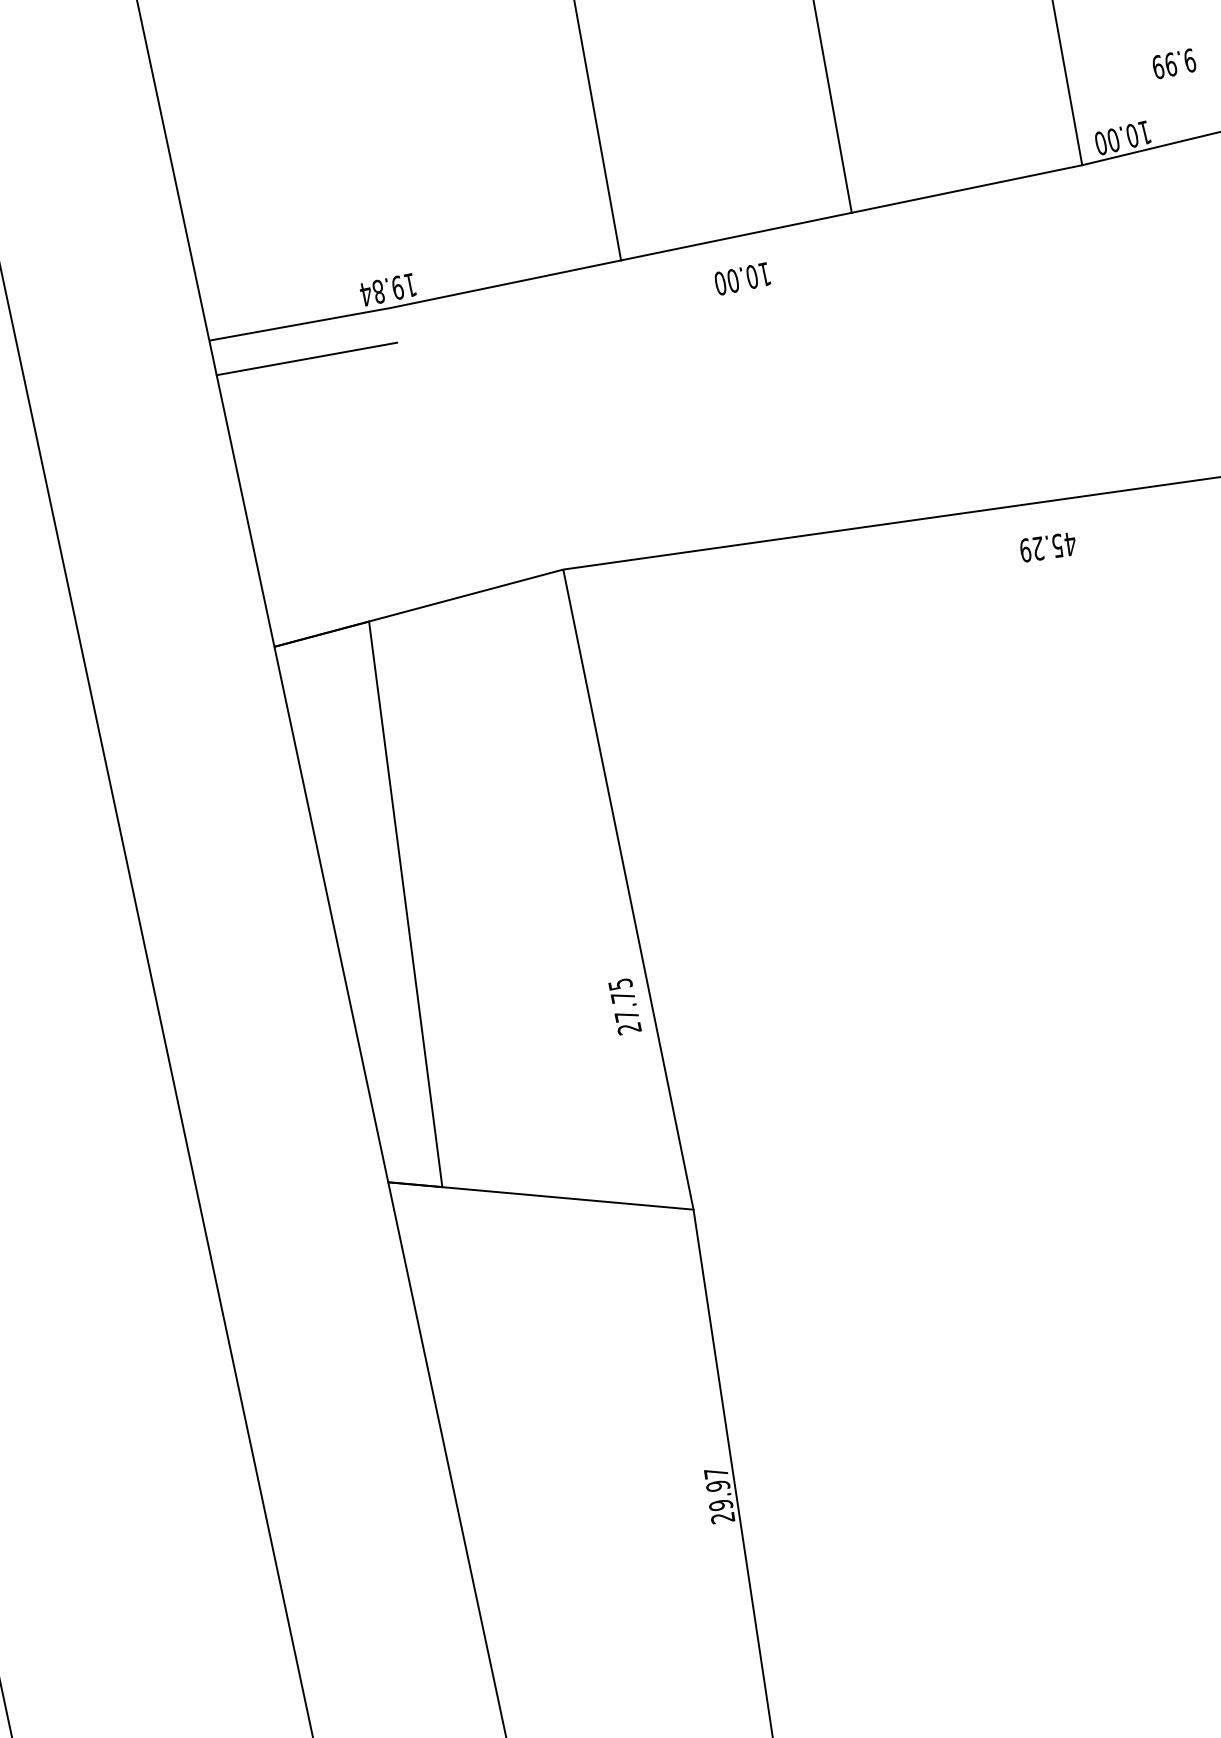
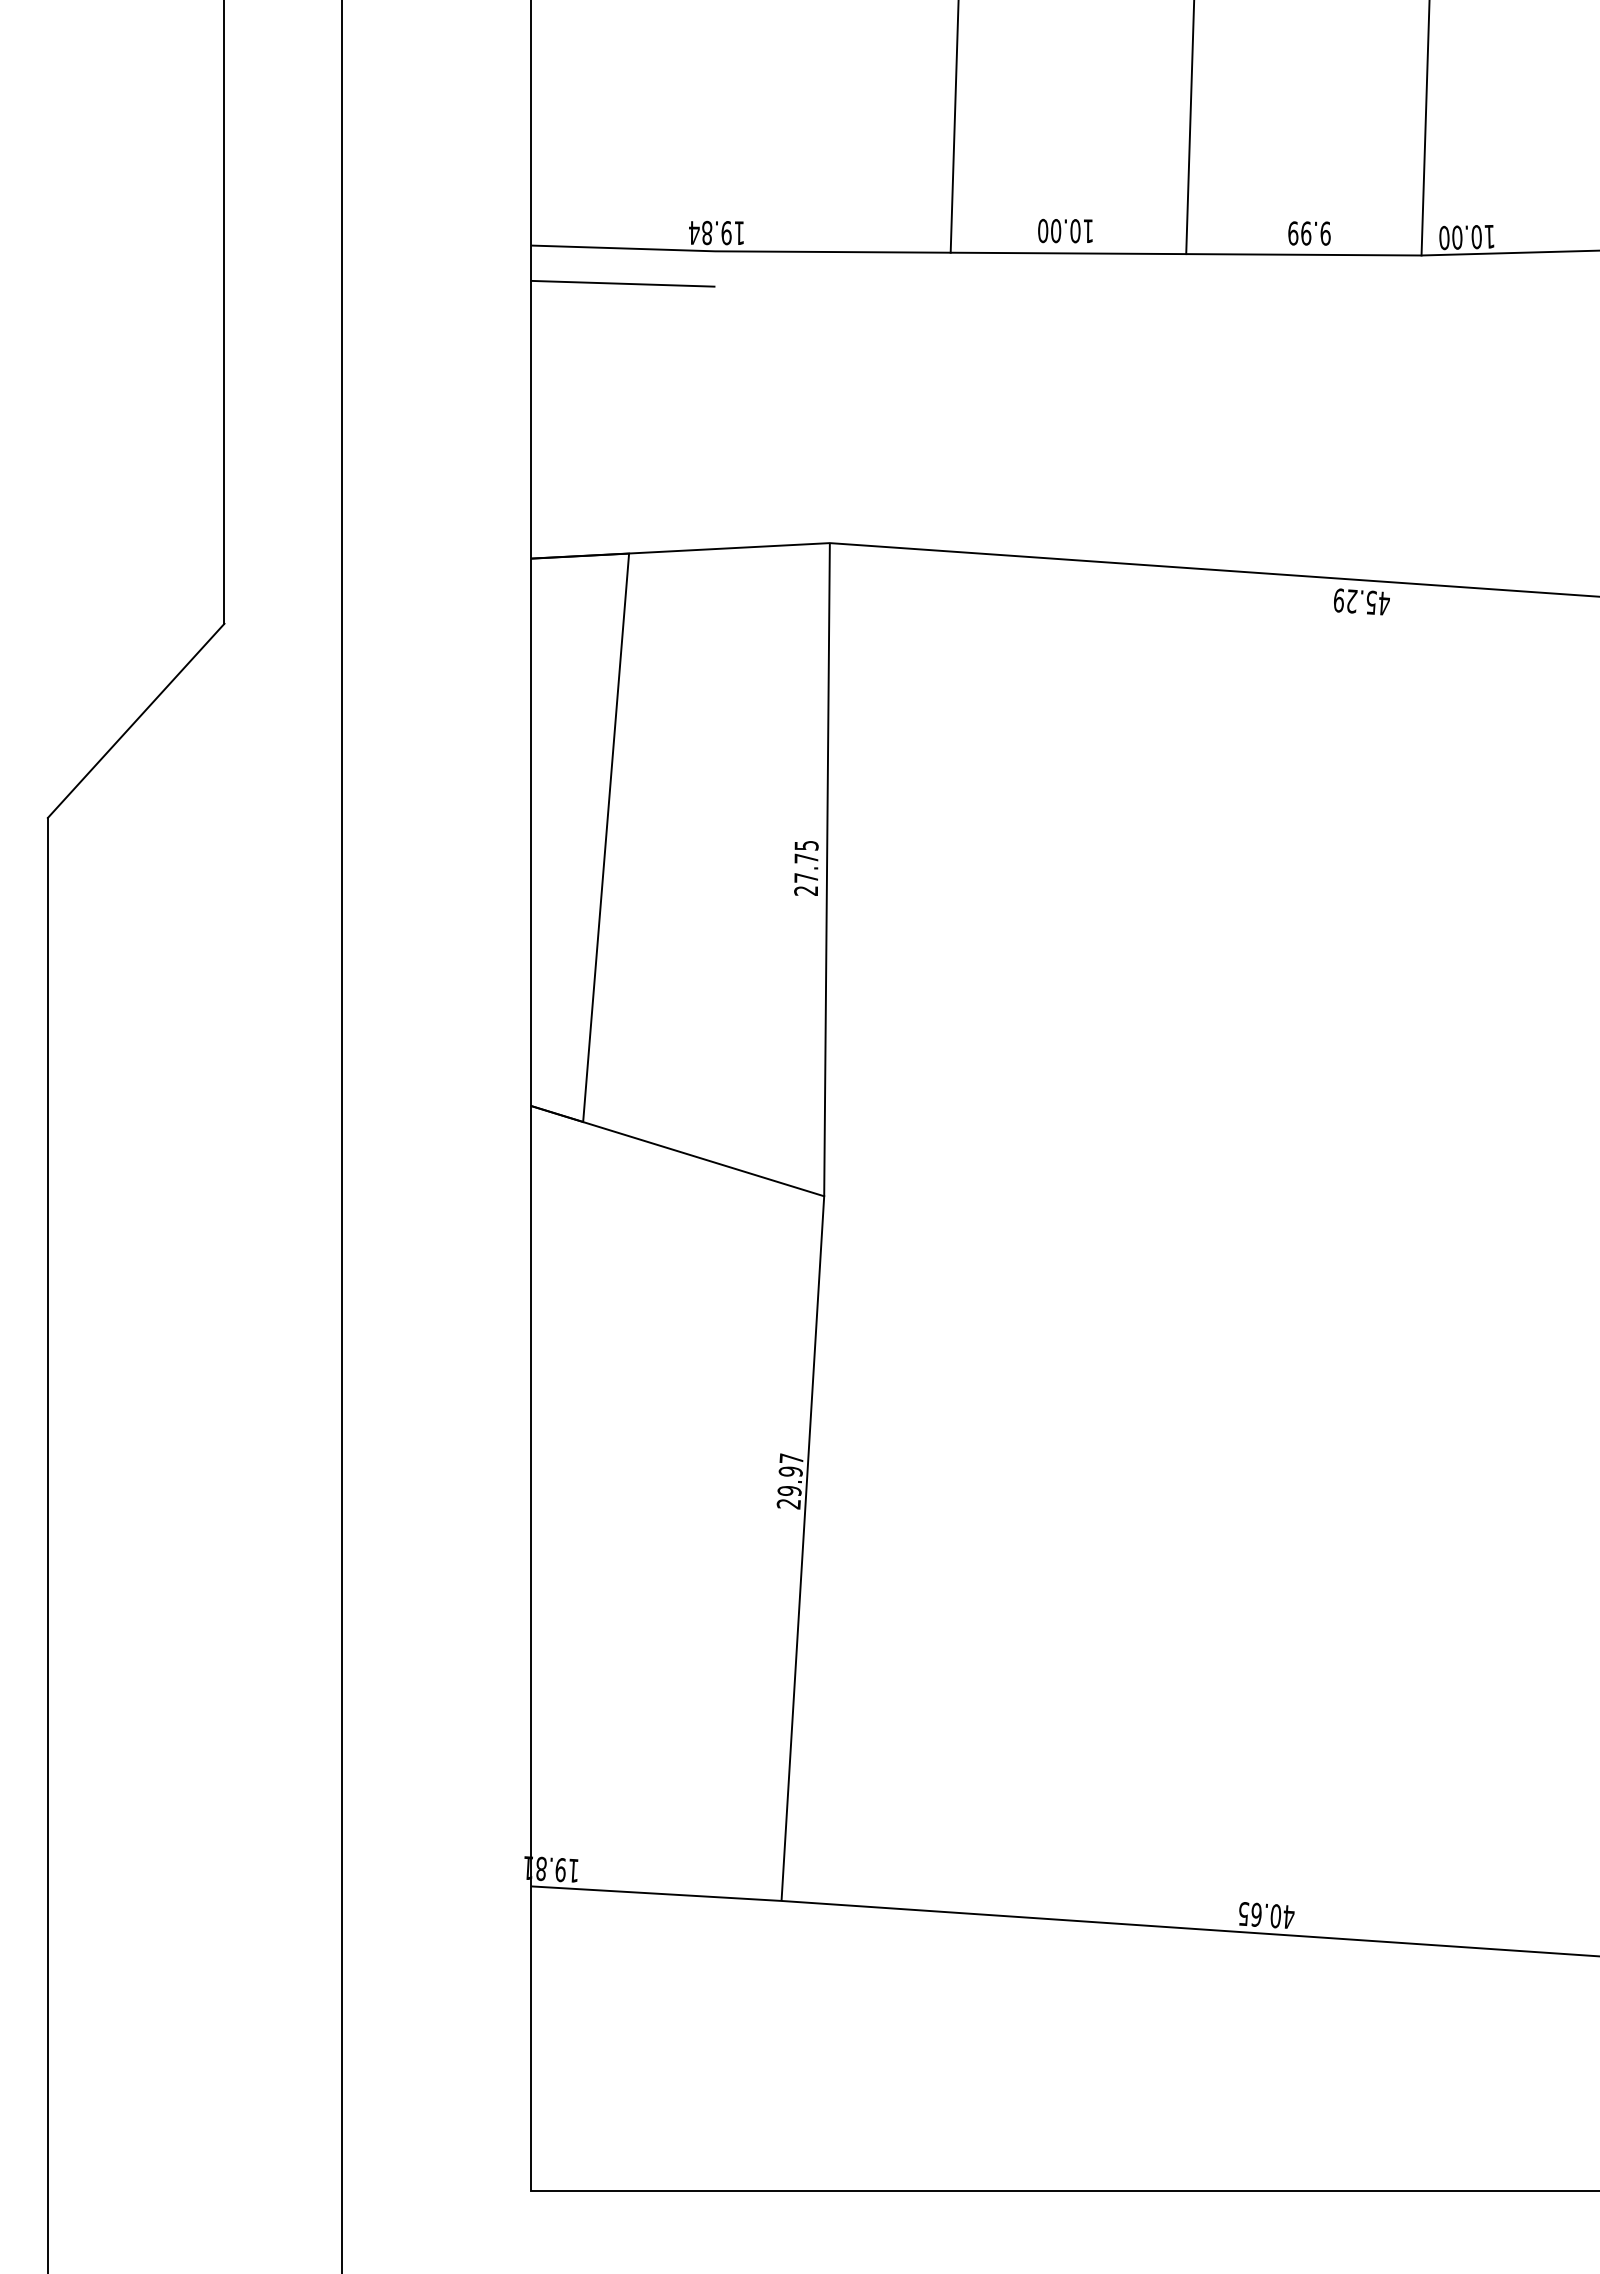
text: (1174, 63) -> (1309, 233), moved
text: (742, 278) -> (1065, 230), moved
text: (1047, 546) -> (1361, 601), moved
text: (625, 1006) -> (806, 868), moved

